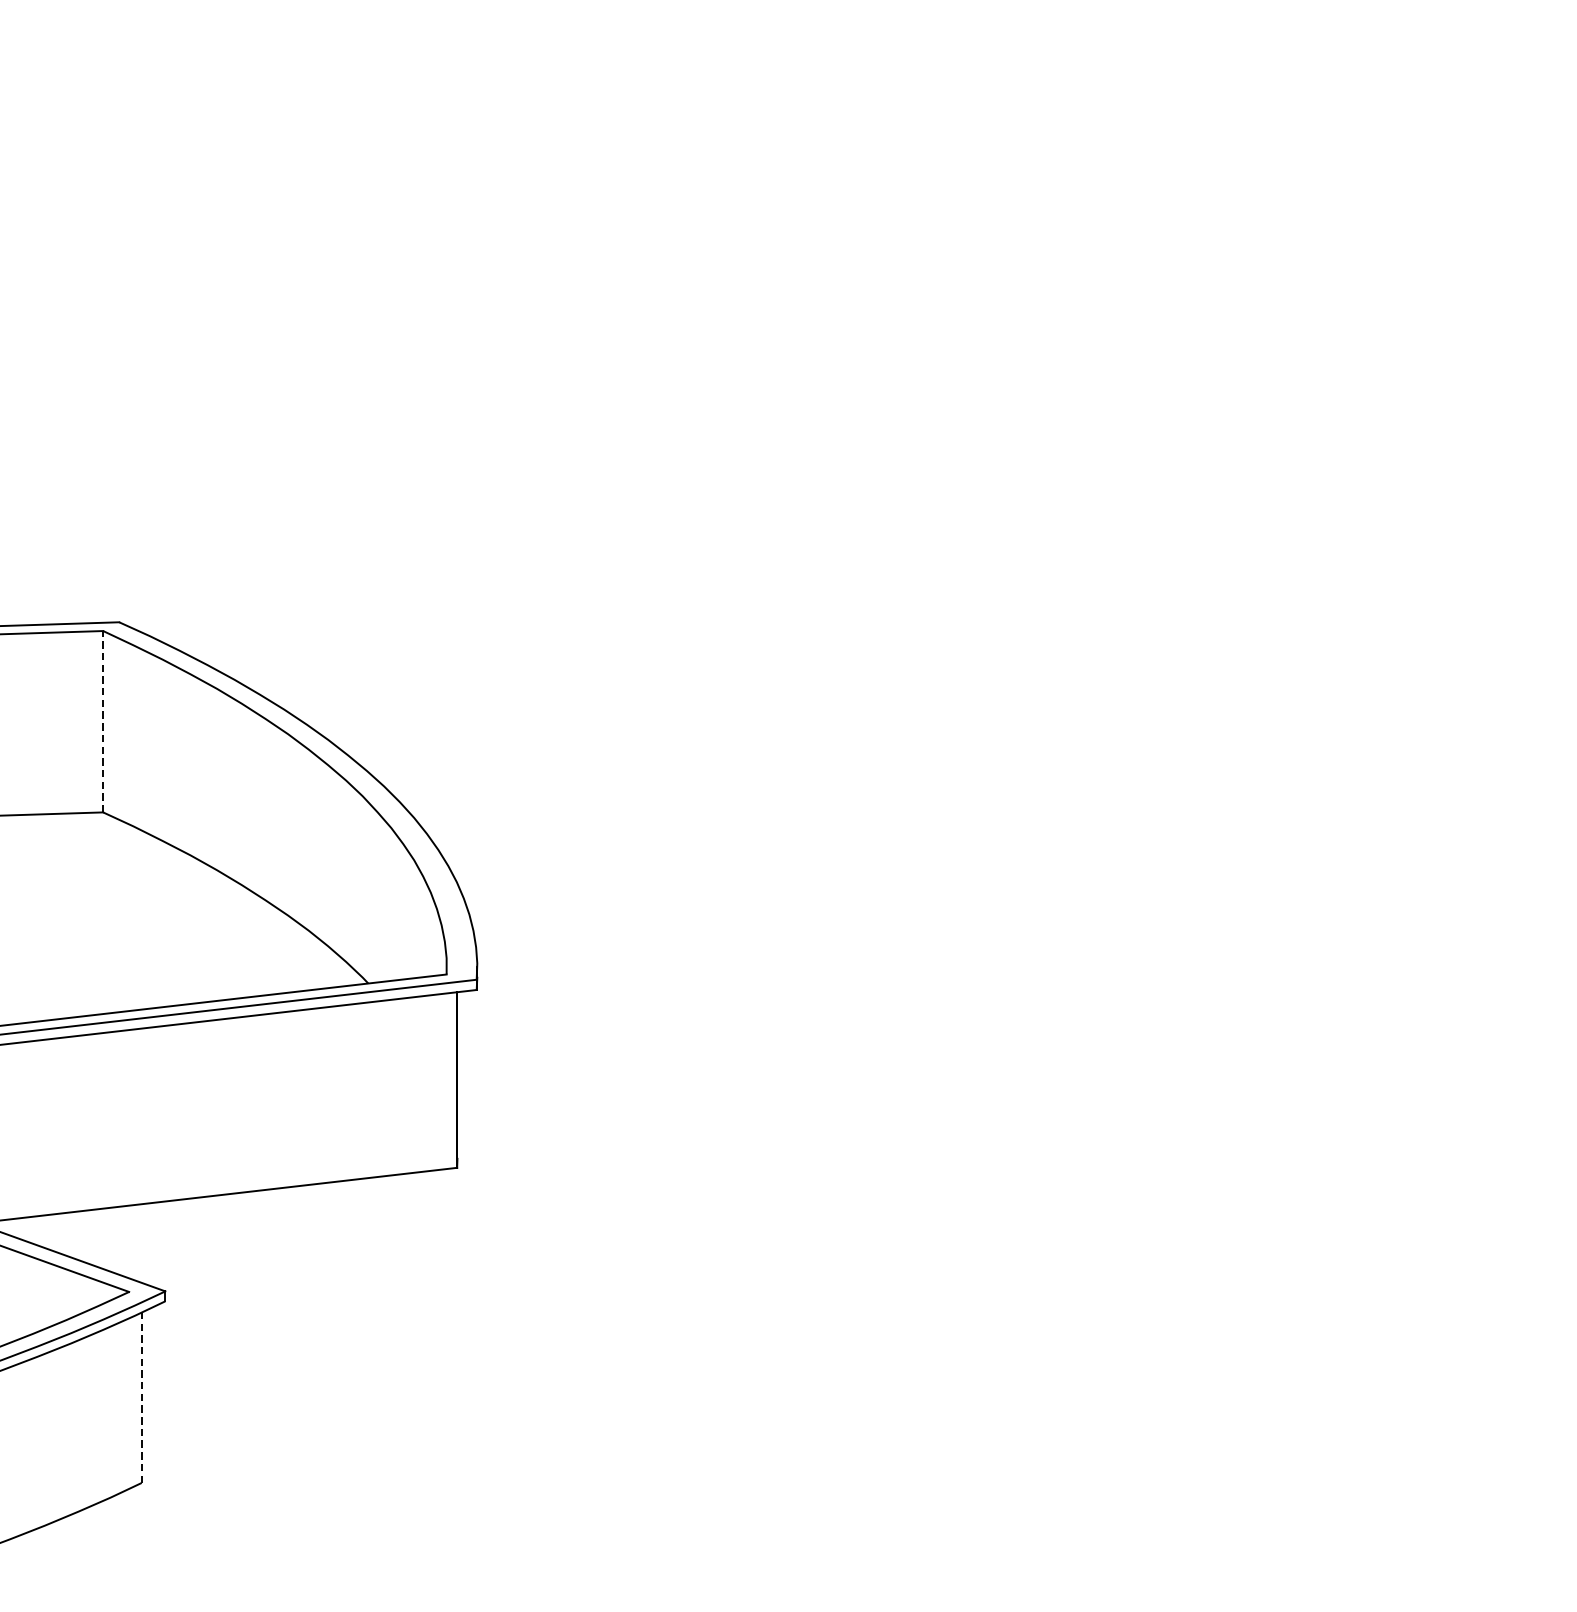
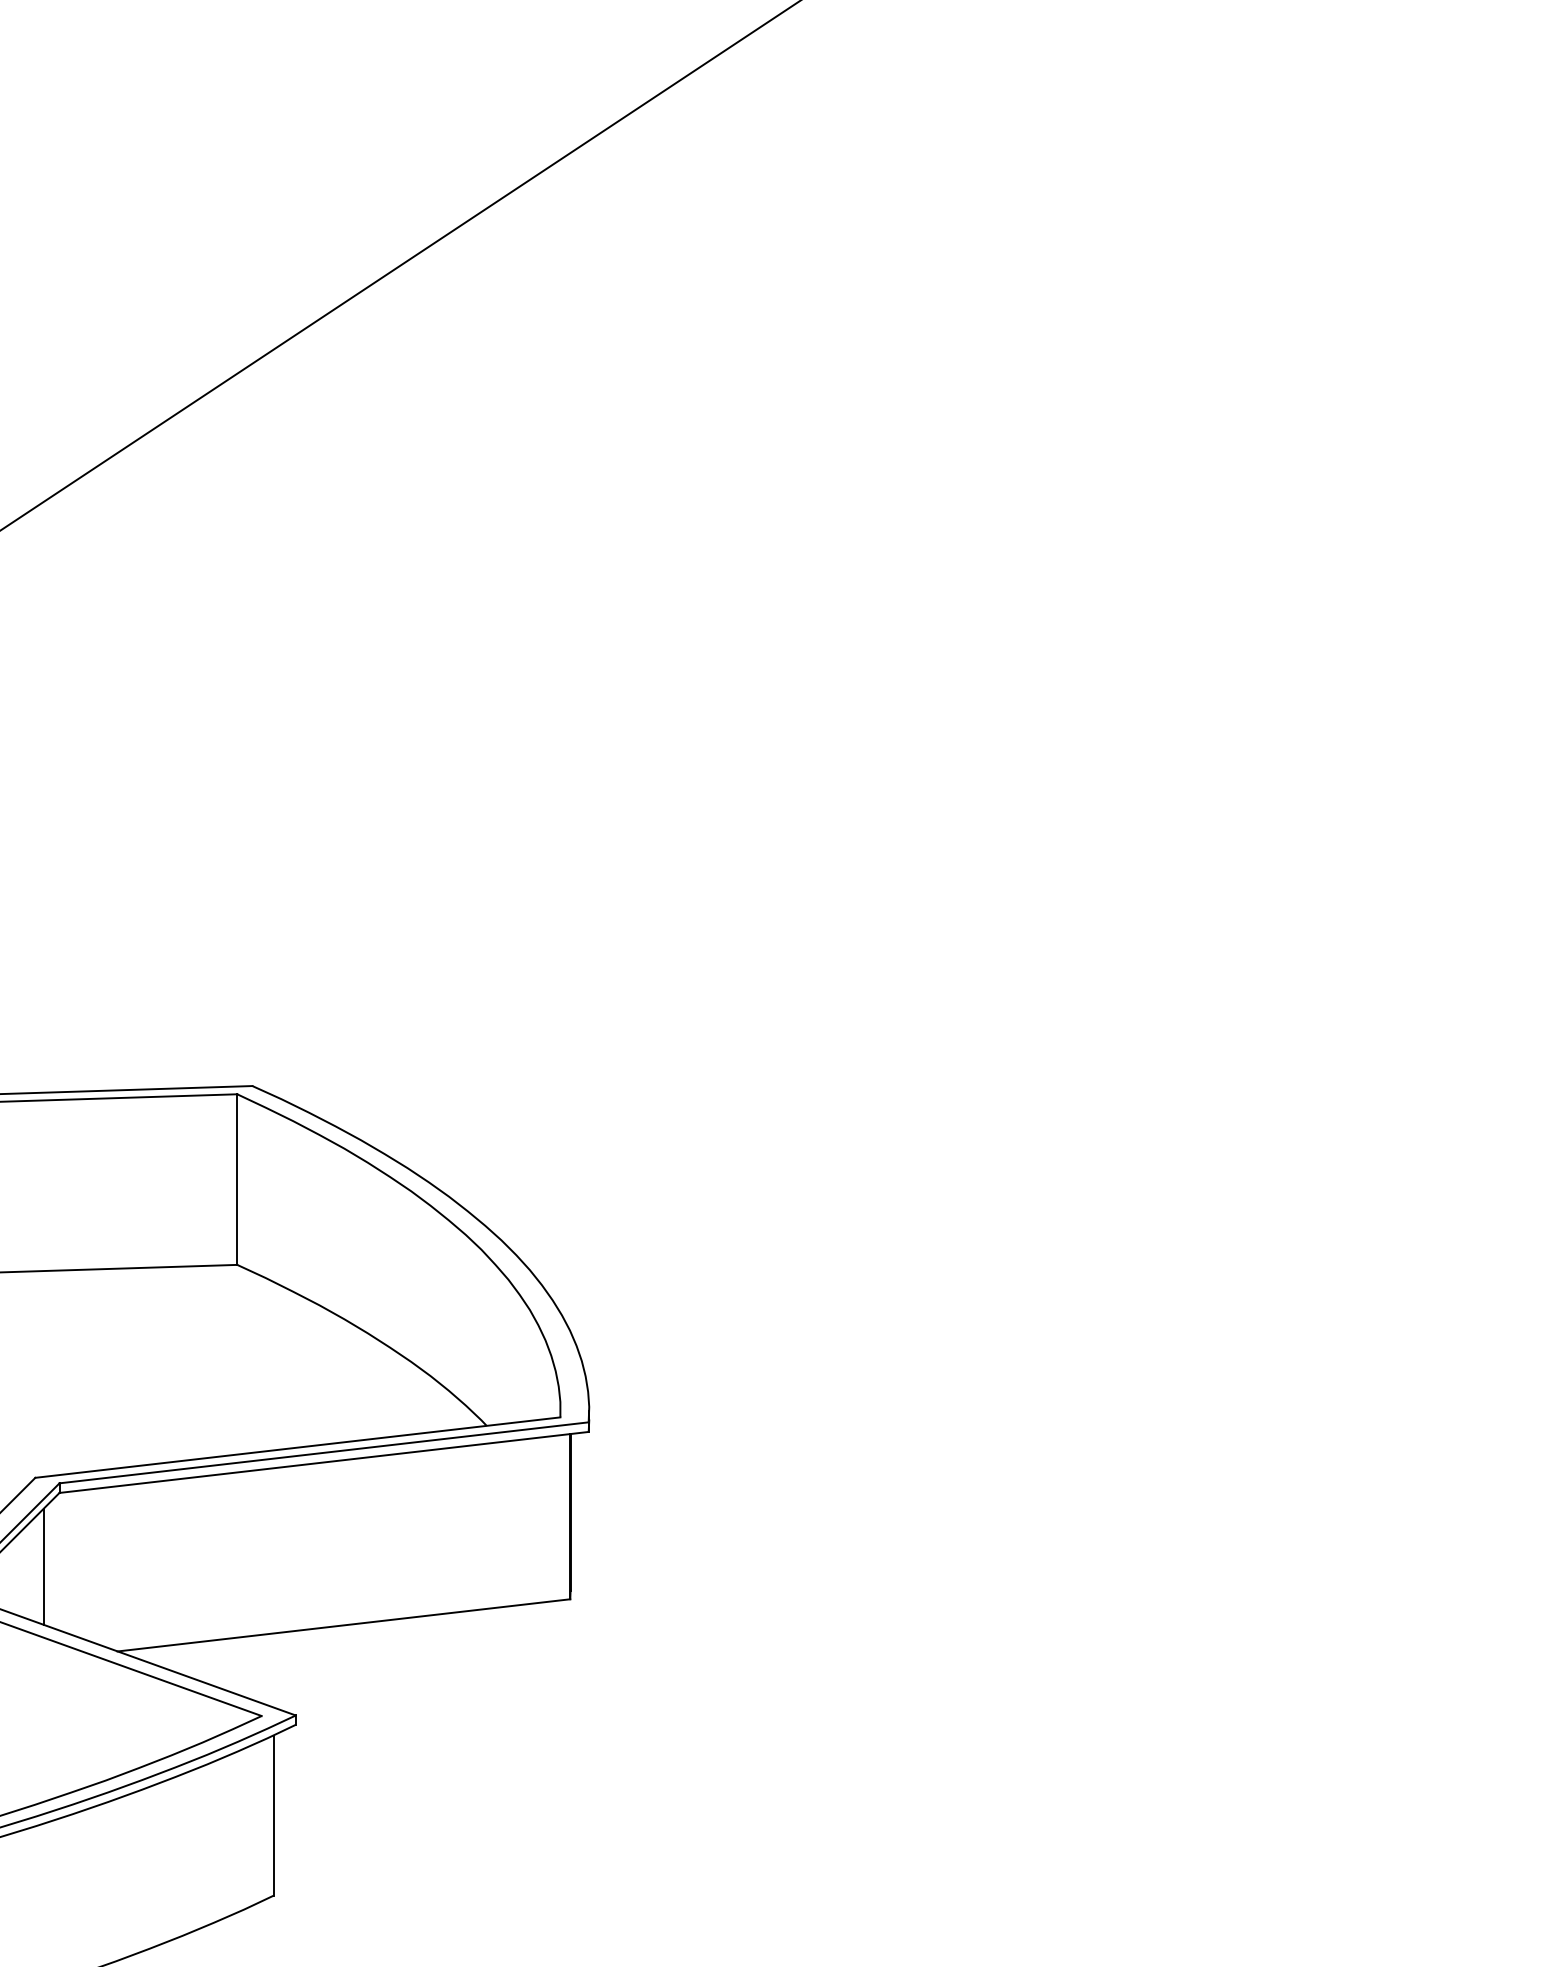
line: (103, 721) -> (237, 1179), dashed -> solid
line: (141, 1397) -> (273, 1815), dashed -> solid

